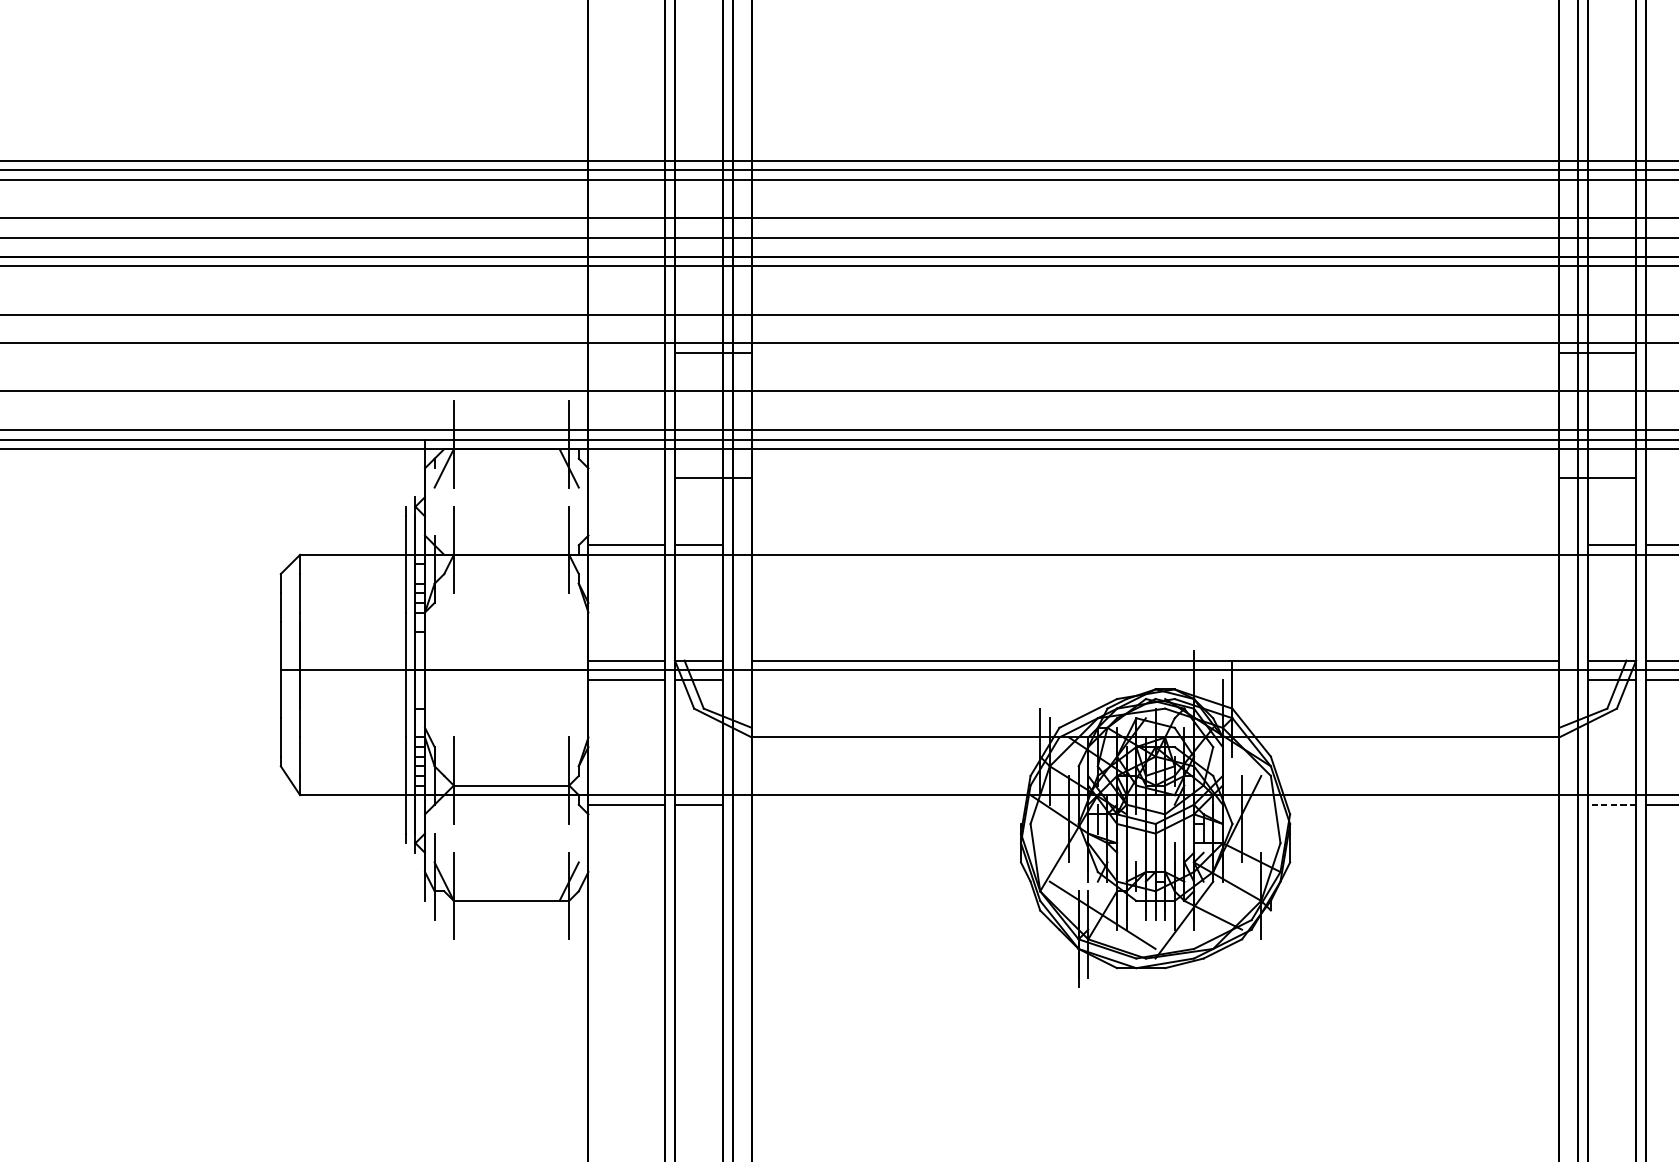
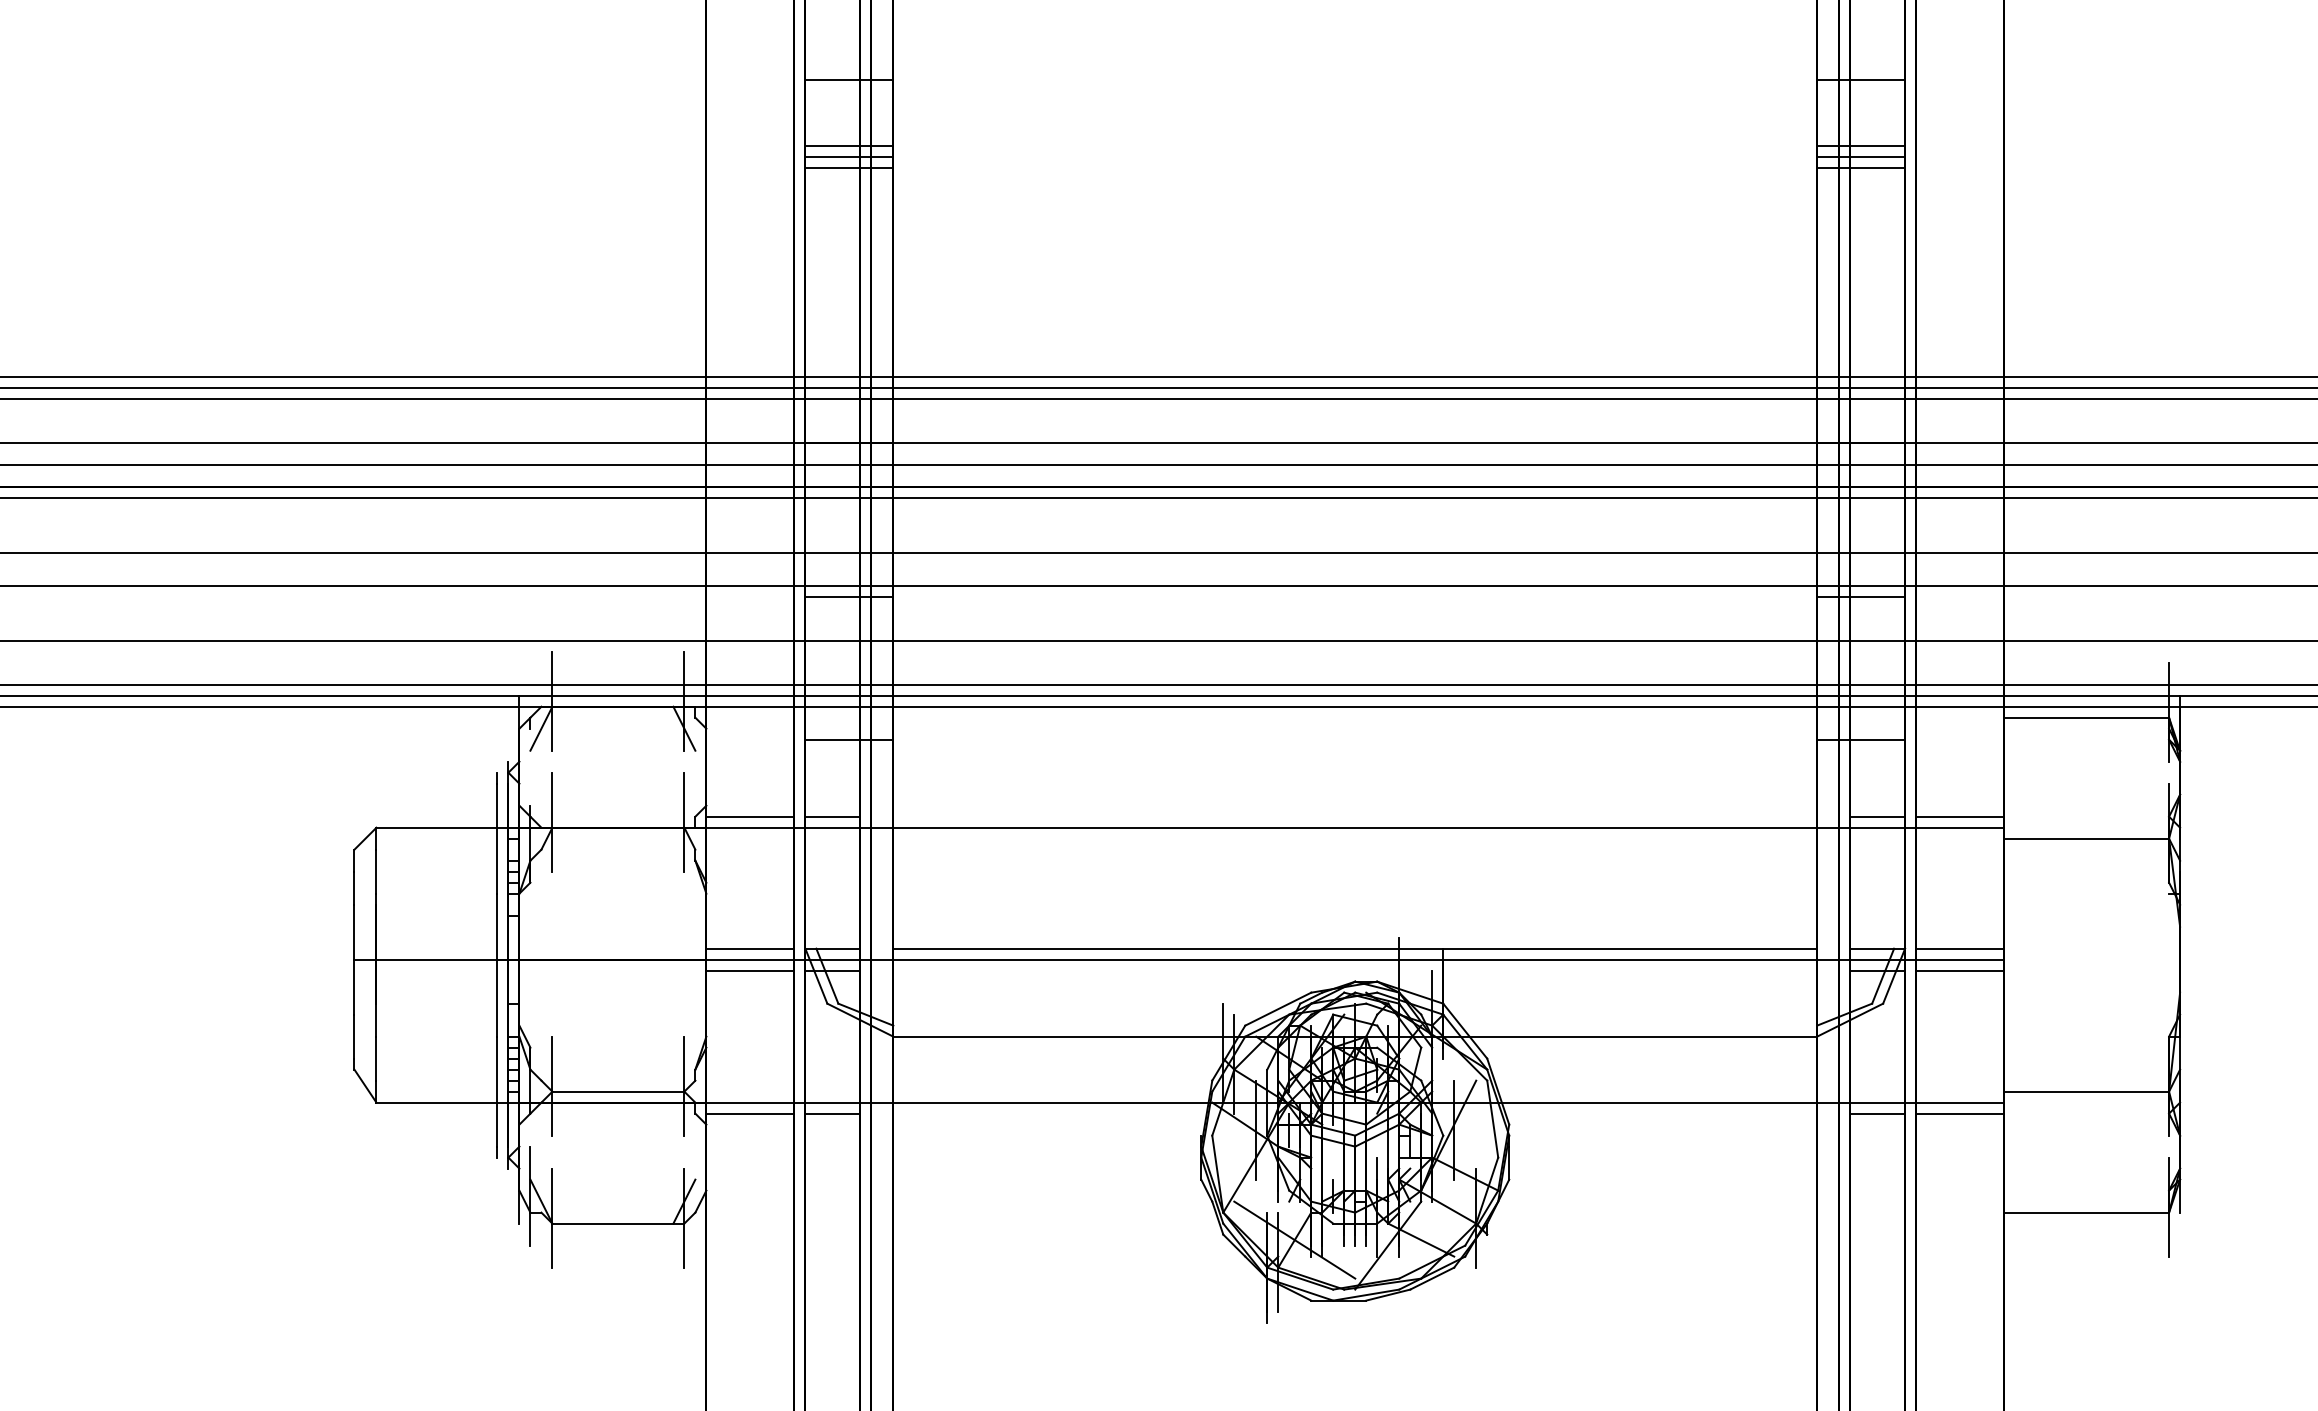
line: (1611, 804) -> (1877, 1113), dashed -> solid

